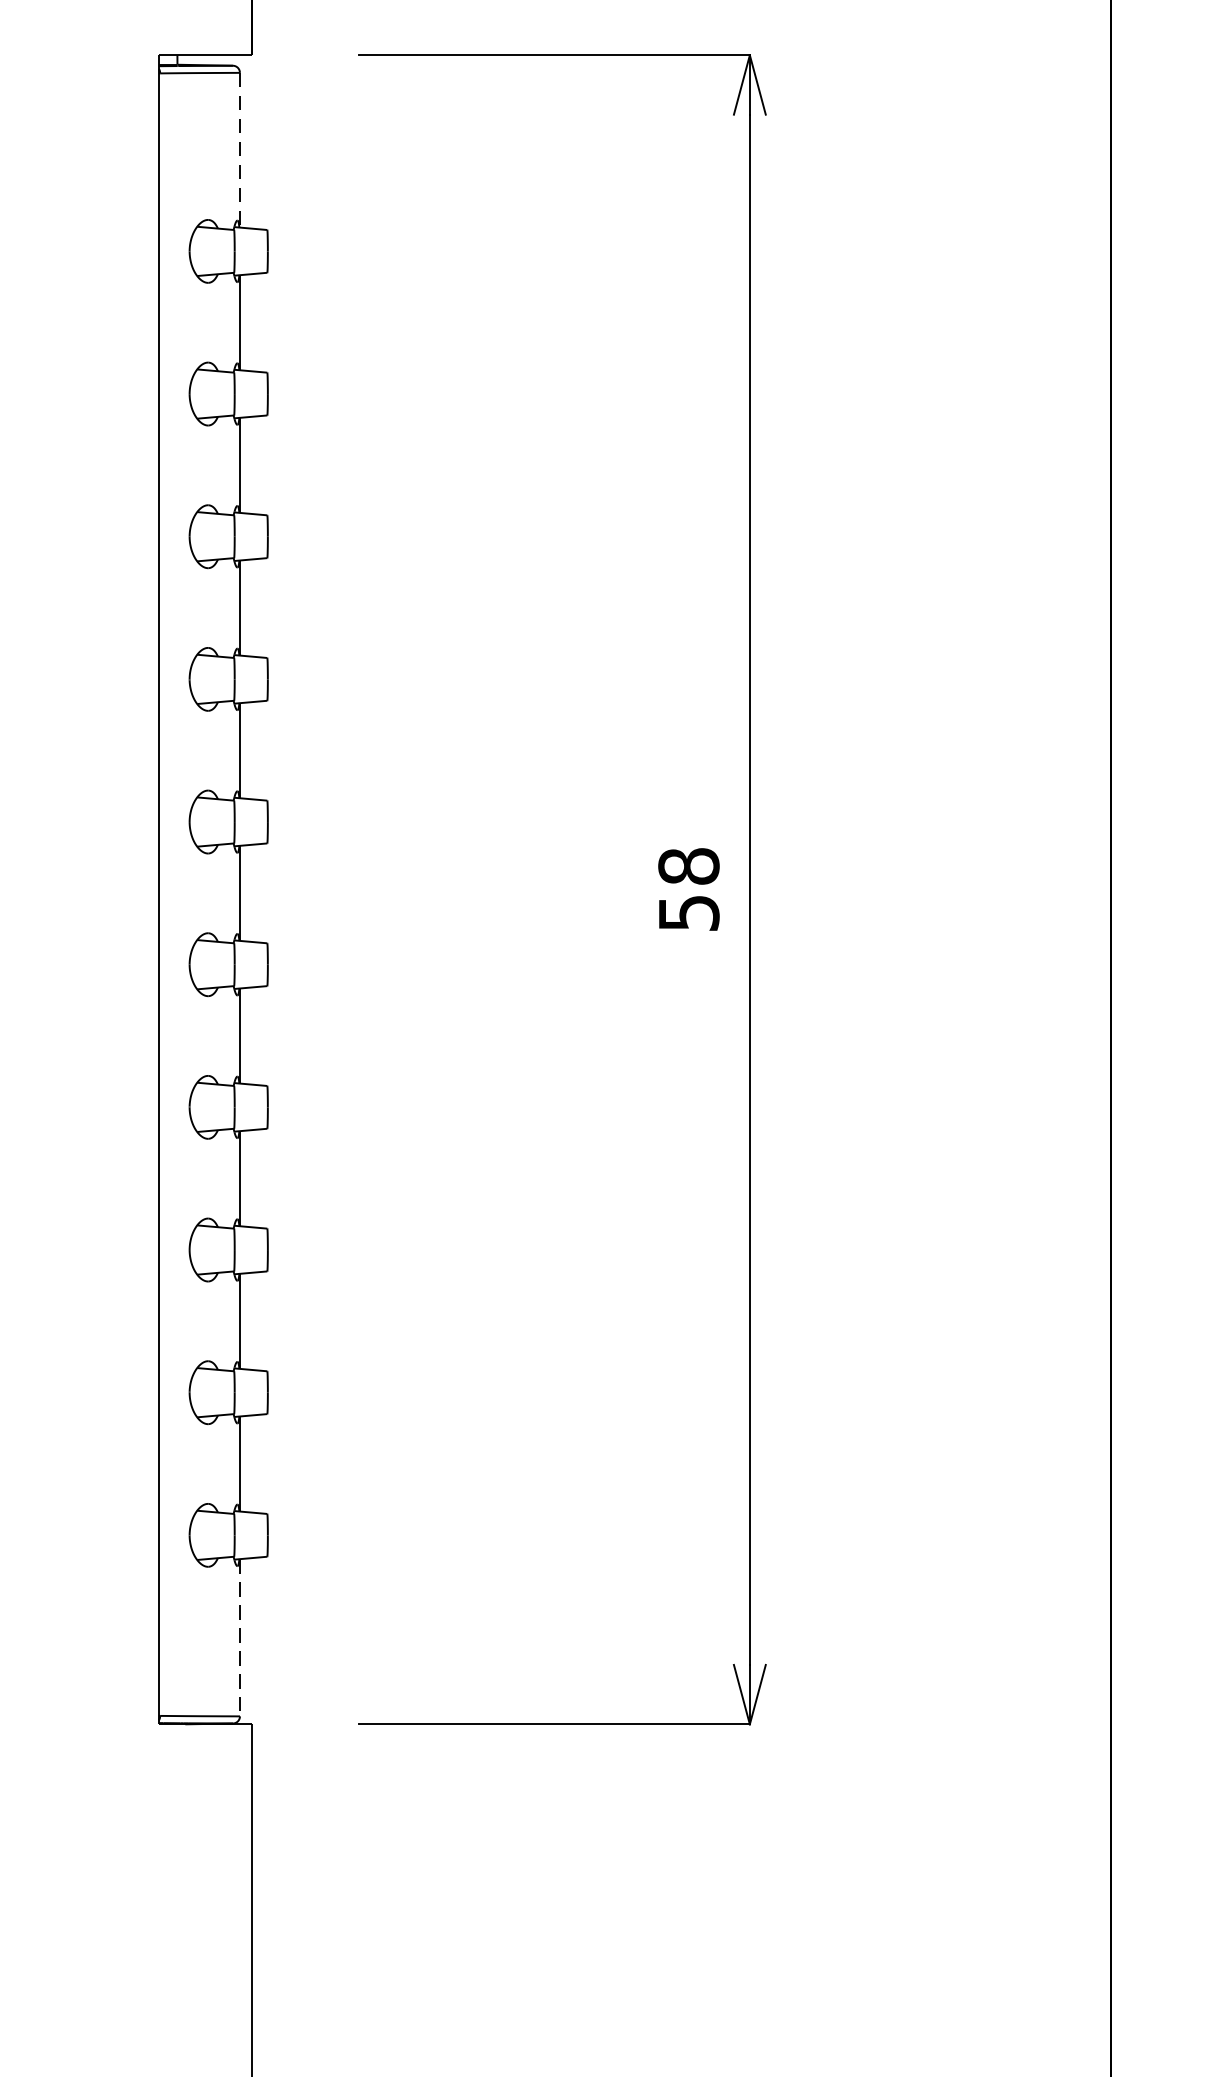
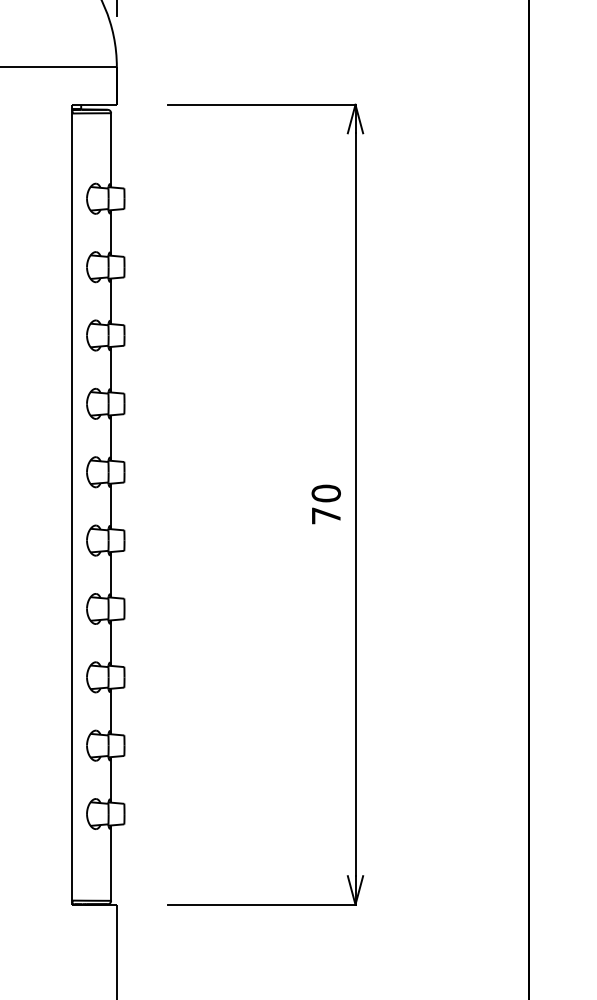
line: (240, 150) -> (111, 150), dashed -> solid
text: (689, 889) -> (326, 504), 58 -> 70
line: (240, 1638) -> (111, 863), dashed -> solid

